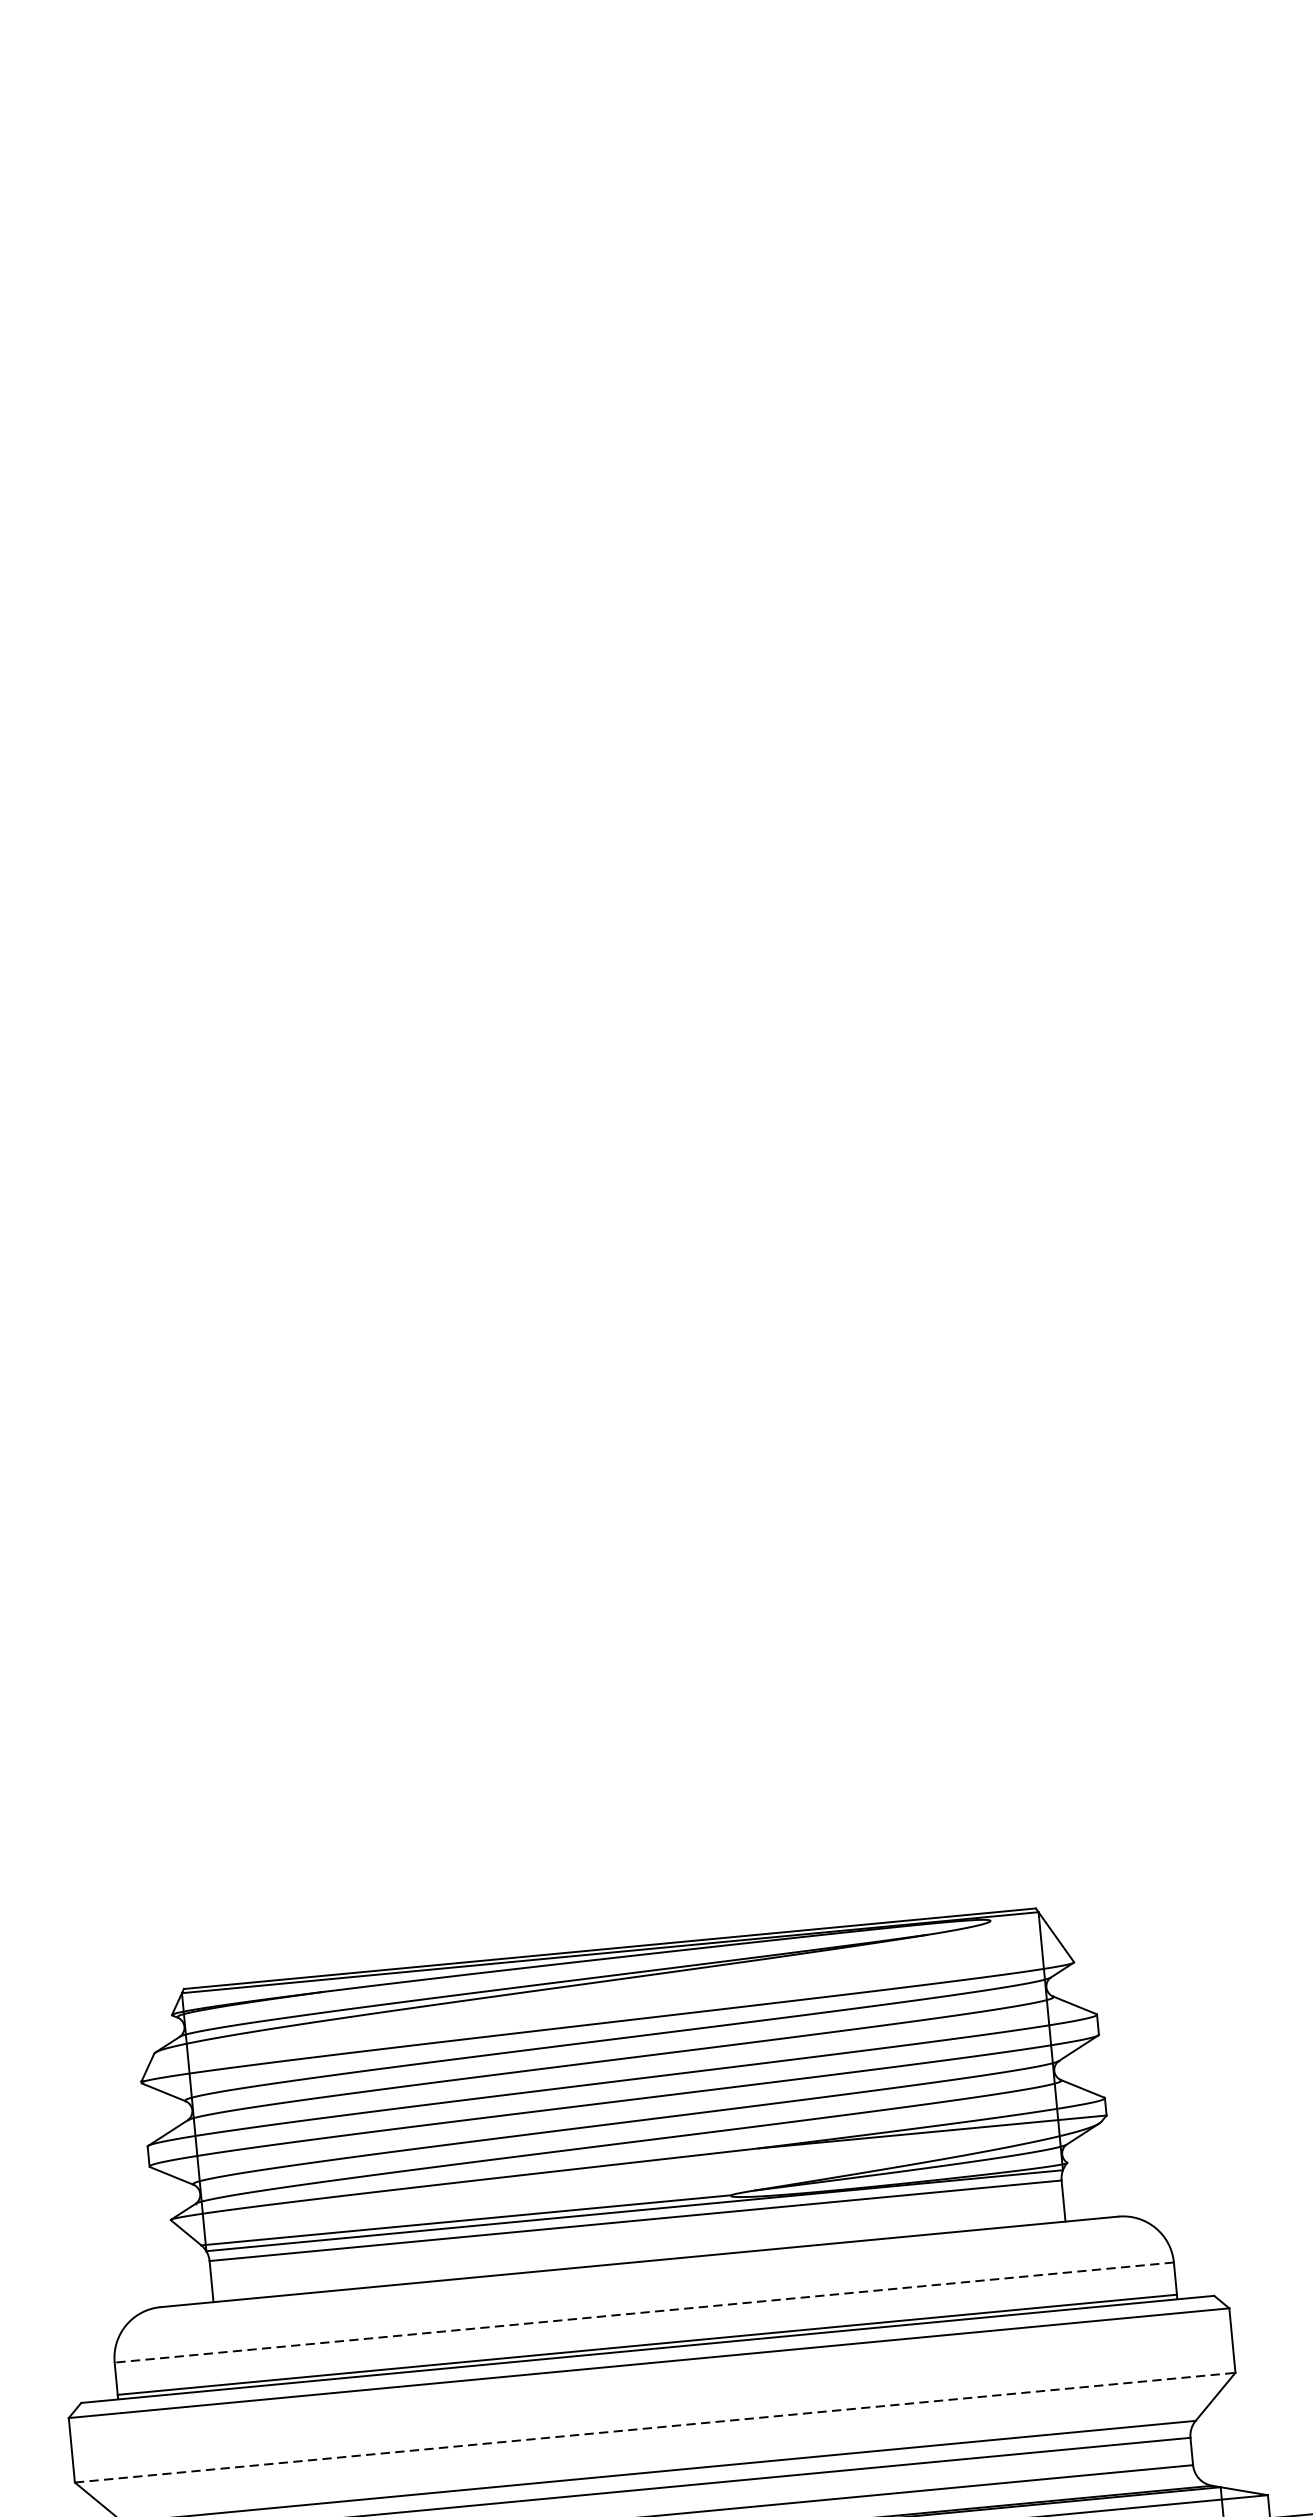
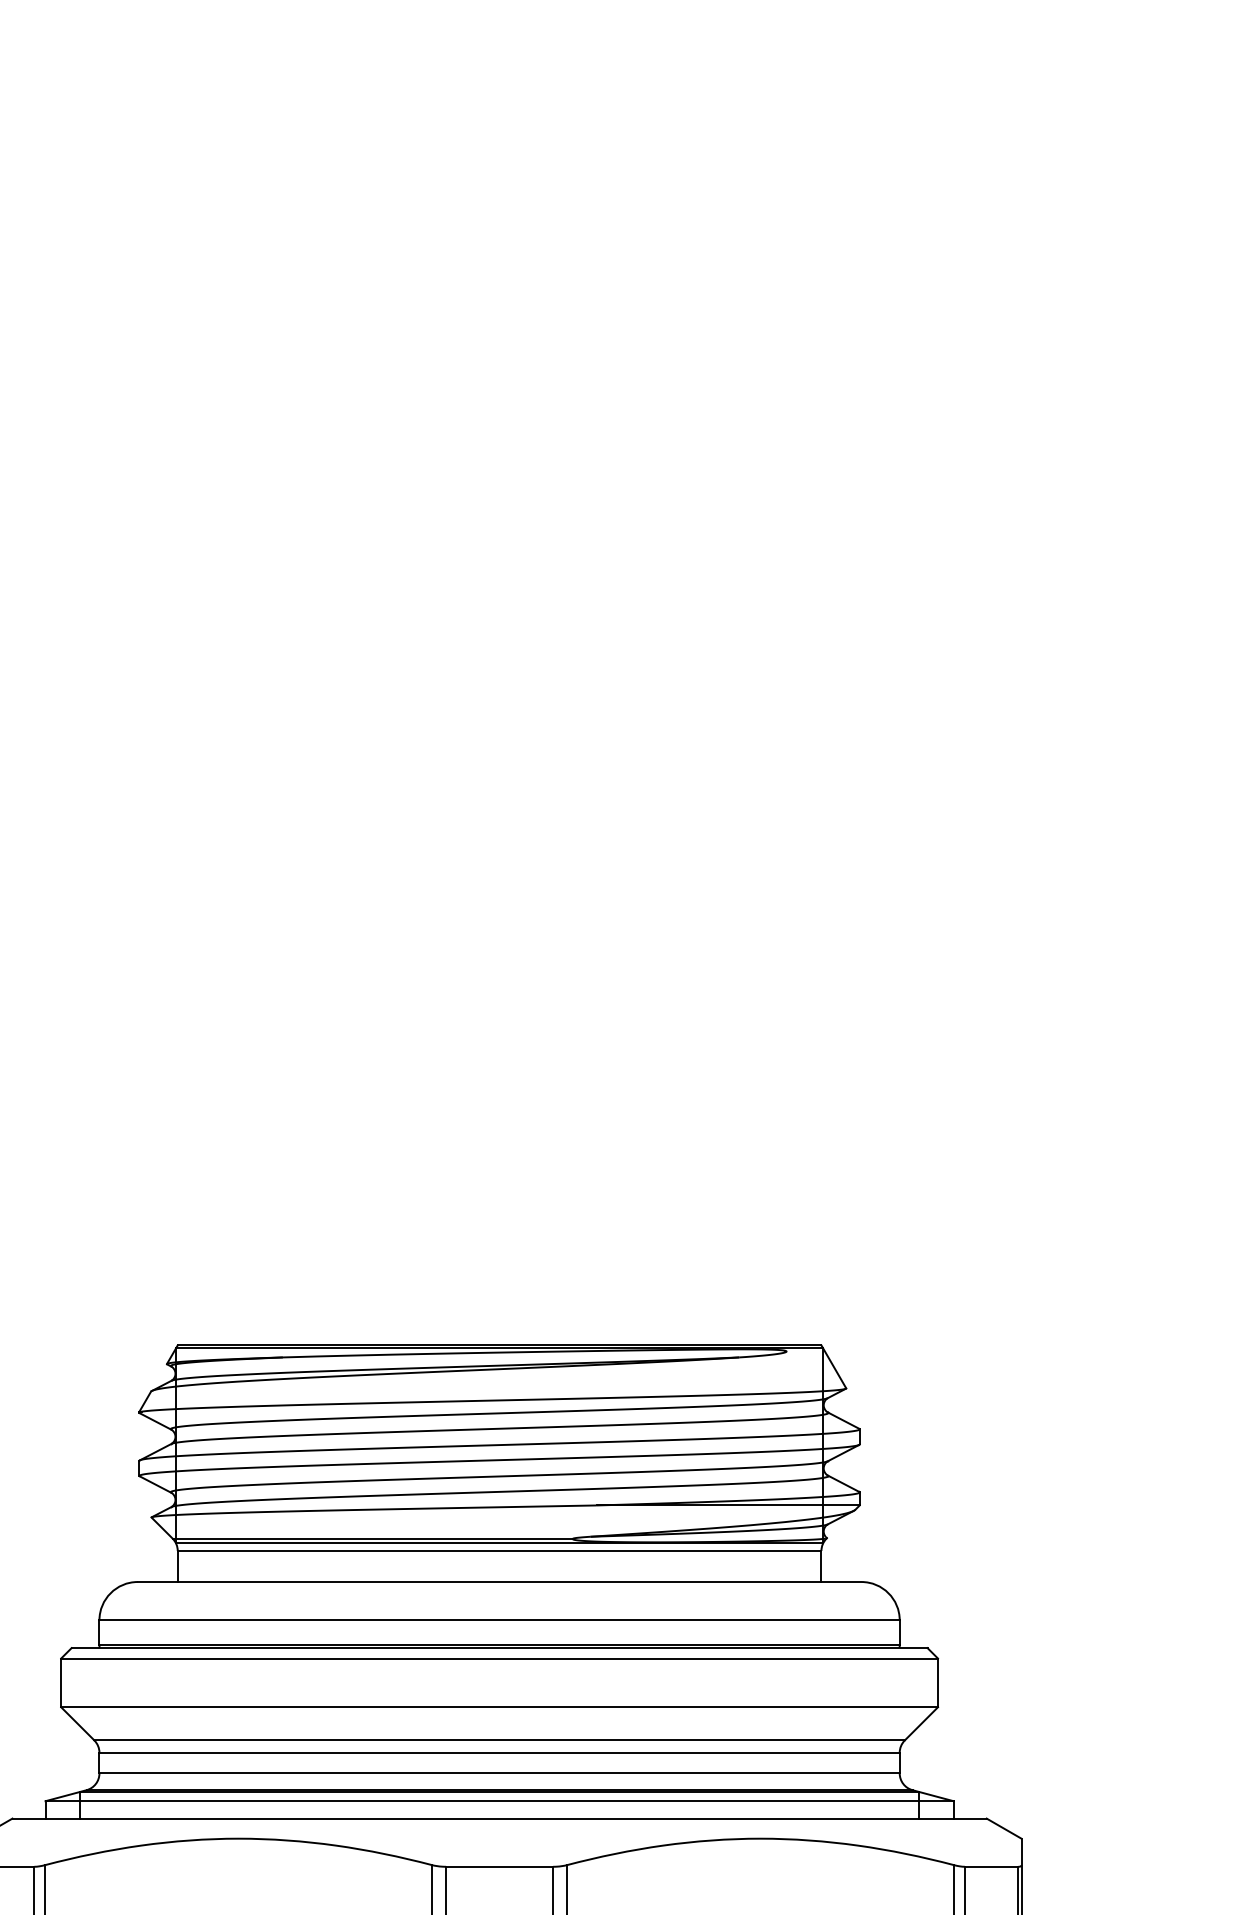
line: (644, 2312) -> (499, 1620), dashed -> solid
line: (656, 2427) -> (500, 1707), dashed -> solid

